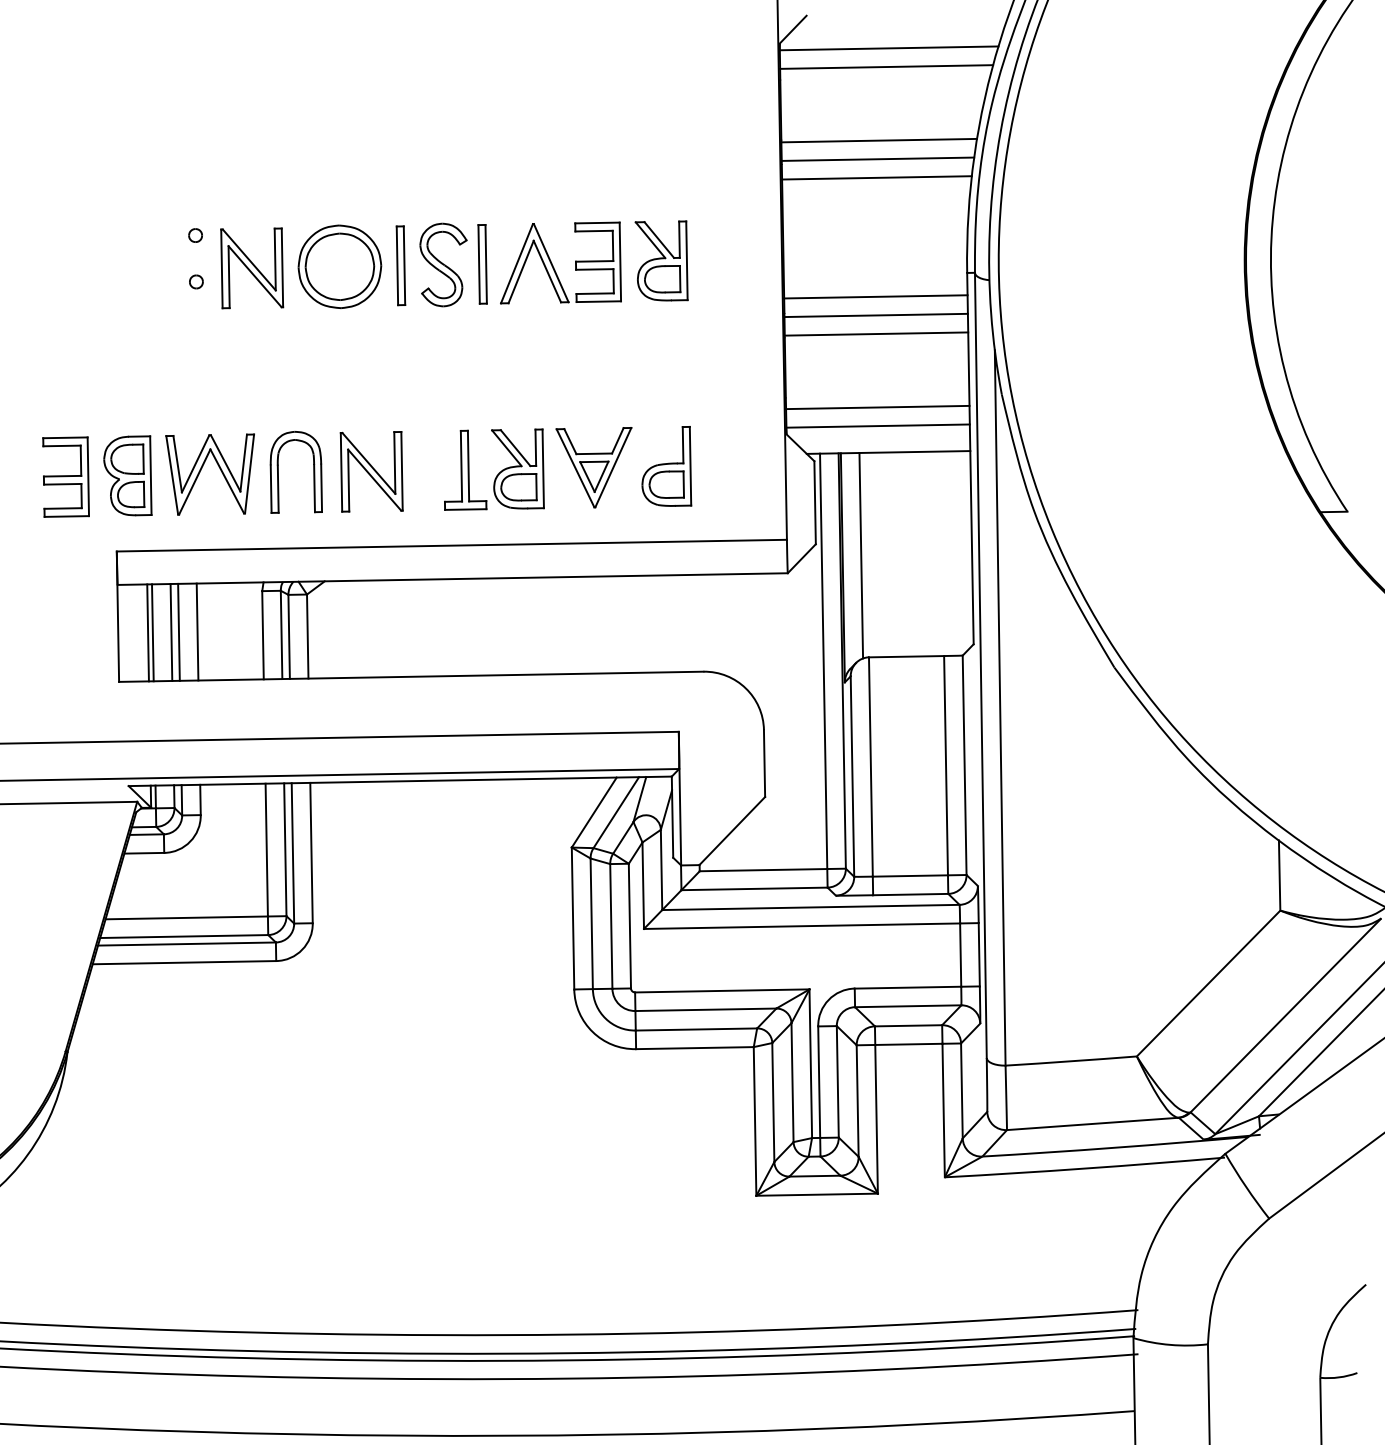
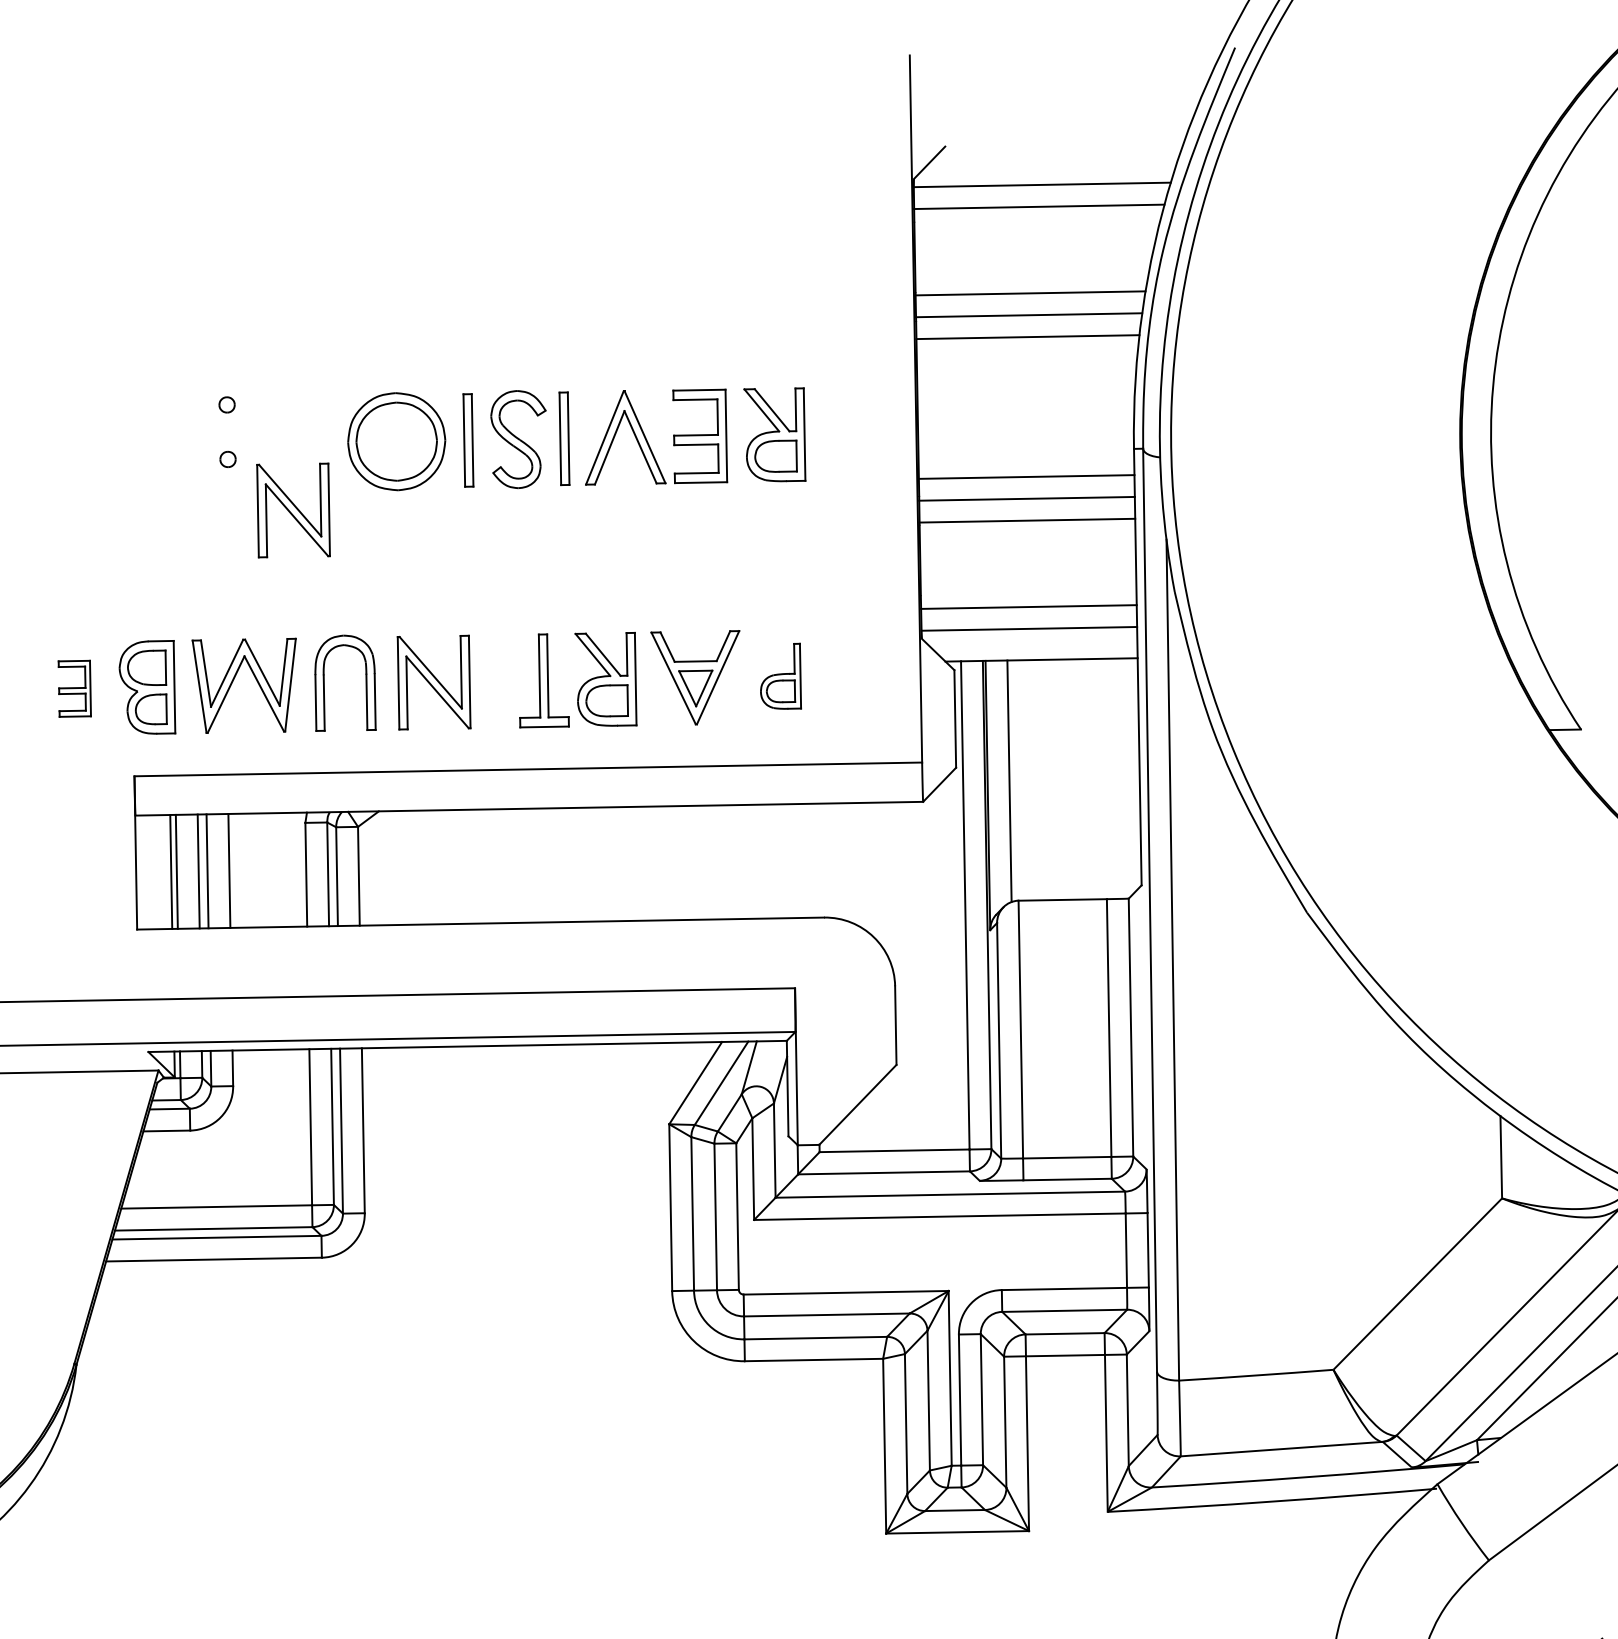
part: (252, 268) -> (293, 510), moved
part: (666, 466) -> (780, 676), size x0.7
part: (65, 476) -> (74, 688), size x0.6

